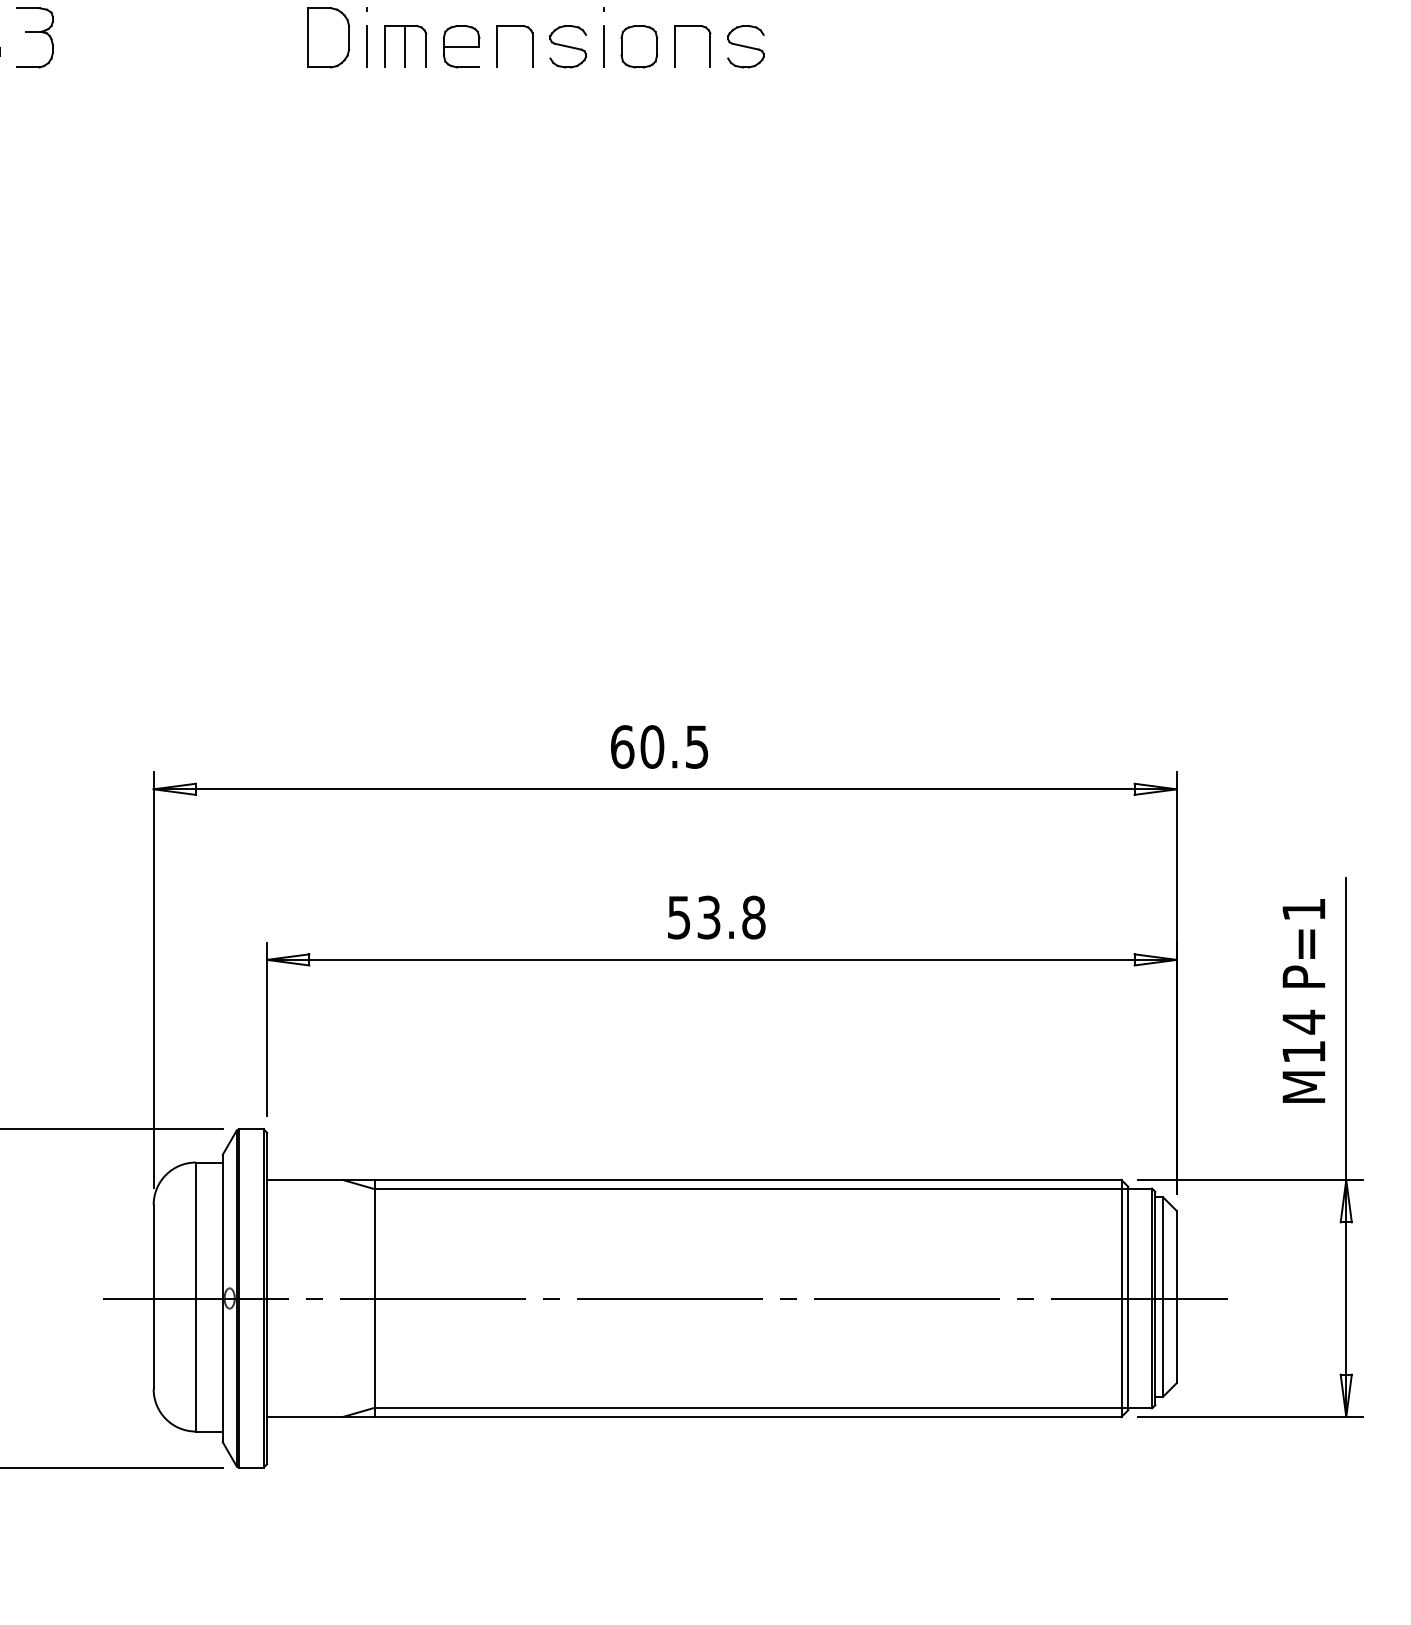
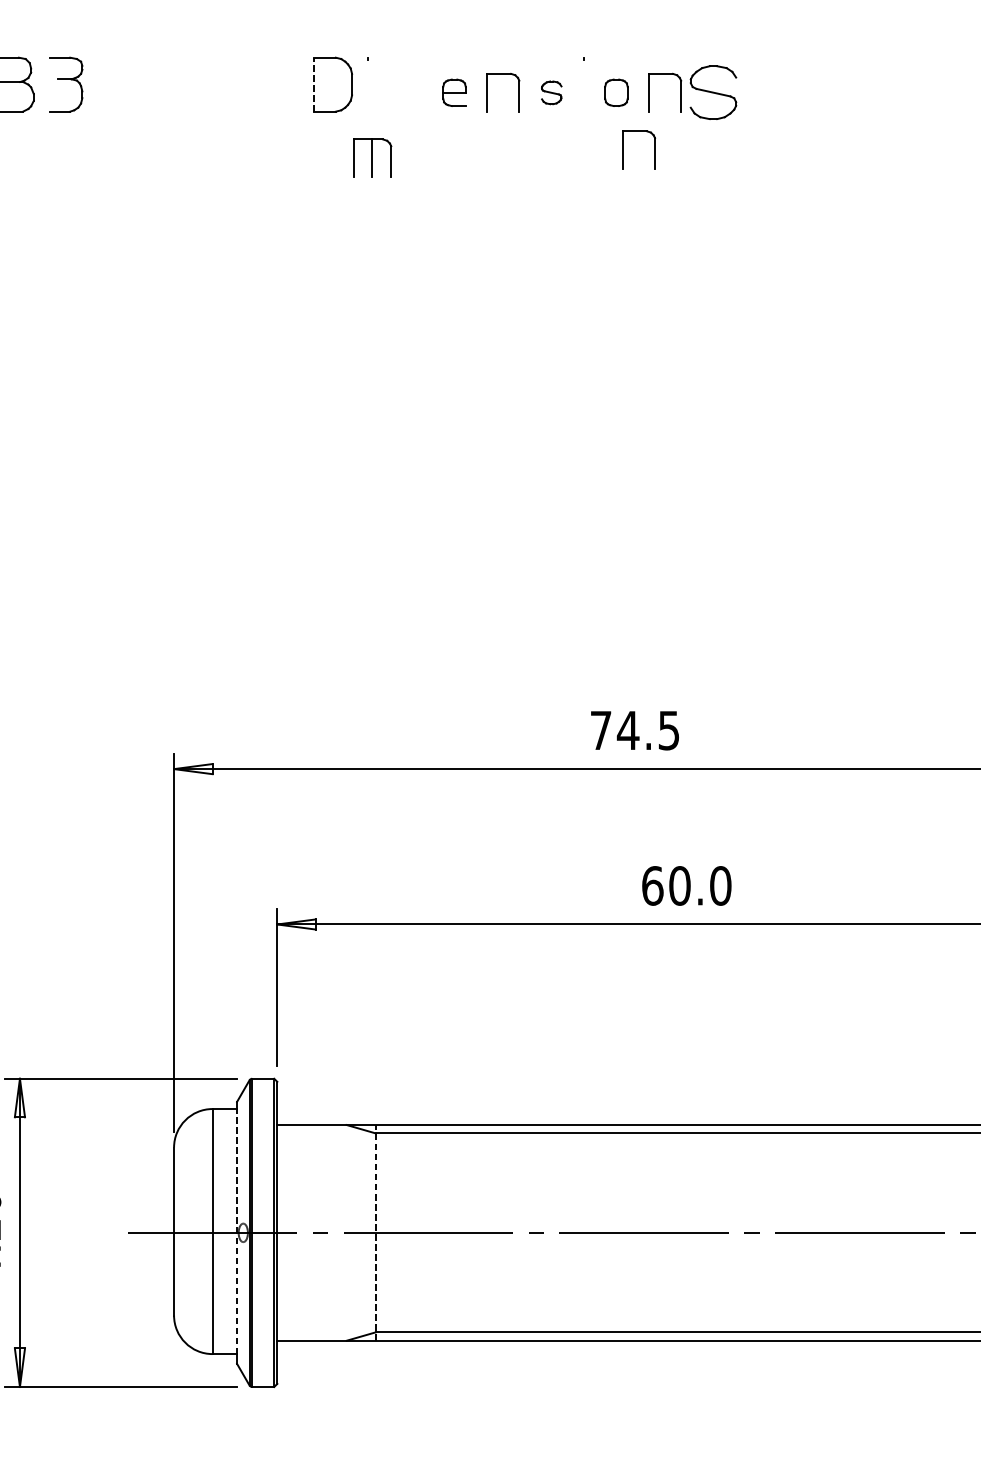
line: (307, 37) -> (314, 84), solid -> dashed
line: (366, 46) -> (367, 92), removed
part: (405, 46) -> (372, 158), moved
part: (461, 46) -> (454, 92), size x0.7
part: (568, 46) -> (551, 92), size x0.6
line: (603, 46) -> (583, 92), removed
part: (639, 46) -> (616, 92), size x0.7
part: (745, 46) -> (713, 92), size x1.4
part: (646, 109) -> (622, 149), added
text: (637, 746) -> (614, 730), 60.5 -> 74.5
text: (716, 917) -> (686, 885), 53.8 -> 60.0
line: (222, 1297) -> (236, 1231), solid -> dashed
line: (375, 1298) -> (376, 1232), solid -> dashed

